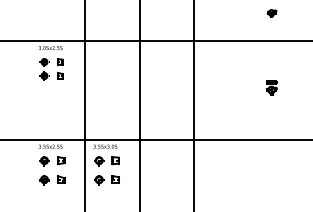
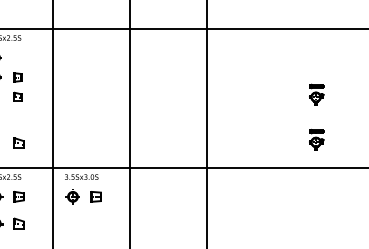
part: (60, 68) -> (18, 86), moved
part: (271, 119) -> (316, 138), added
part: (61, 122) -> (19, 142), added
part: (106, 180) -> (83, 224), removed

